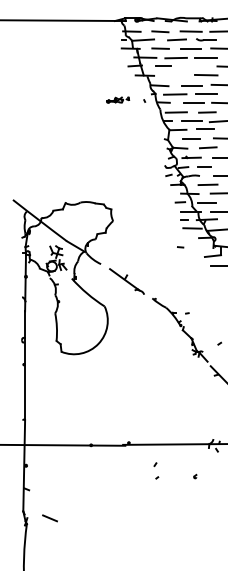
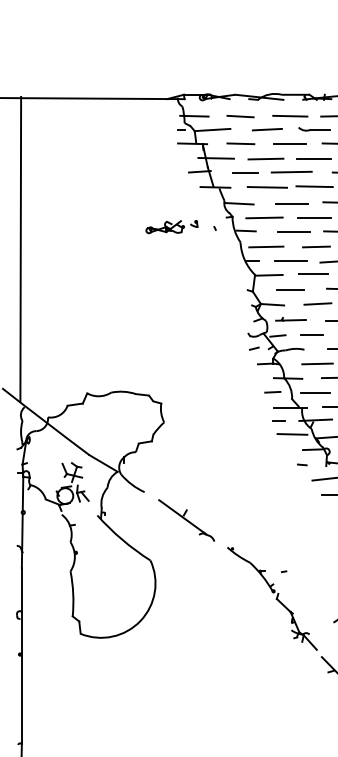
line: (191, 65) -> (290, 171), added
line: (176, 75) -> (266, 187), added
part: (117, 99) -> (171, 225), size x1.43
line: (24, 113) -> (20, 248), added
line: (180, 247) -> (302, 465), moved

